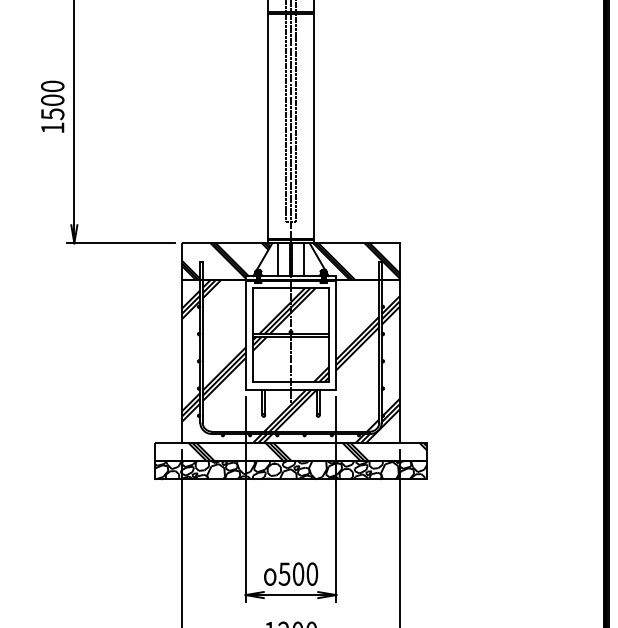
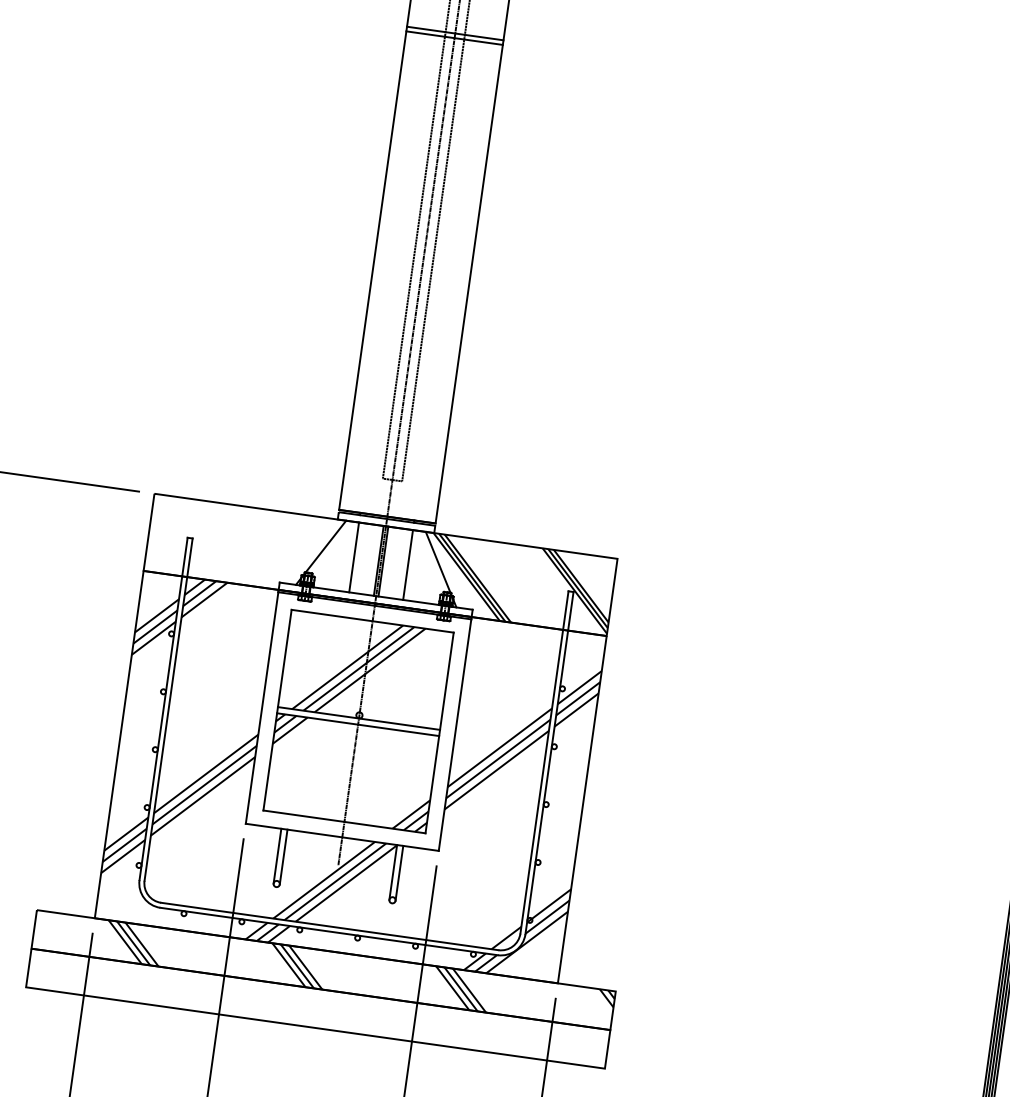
hatch: (226, 261) -> (243, 545), removed
hatch: (290, 470) -> (317, 1009), removed

